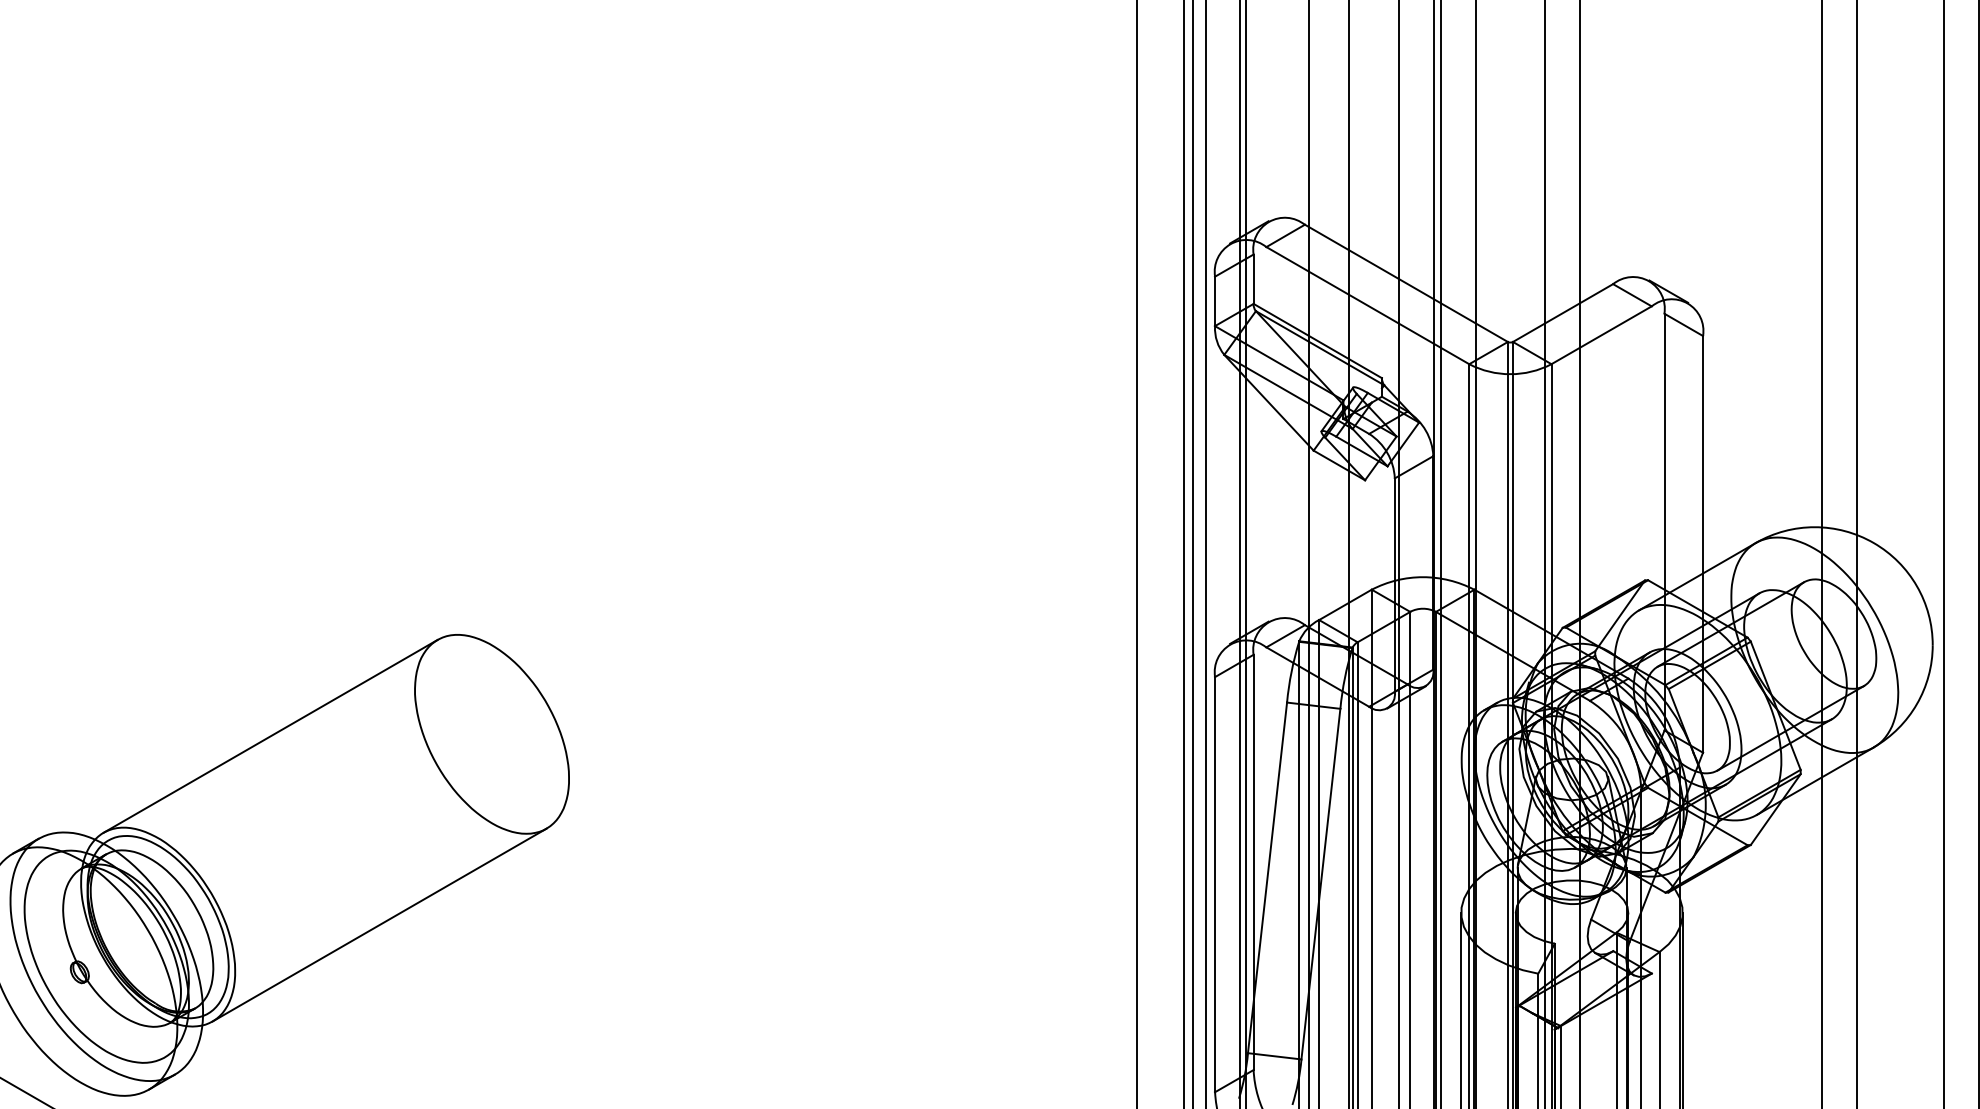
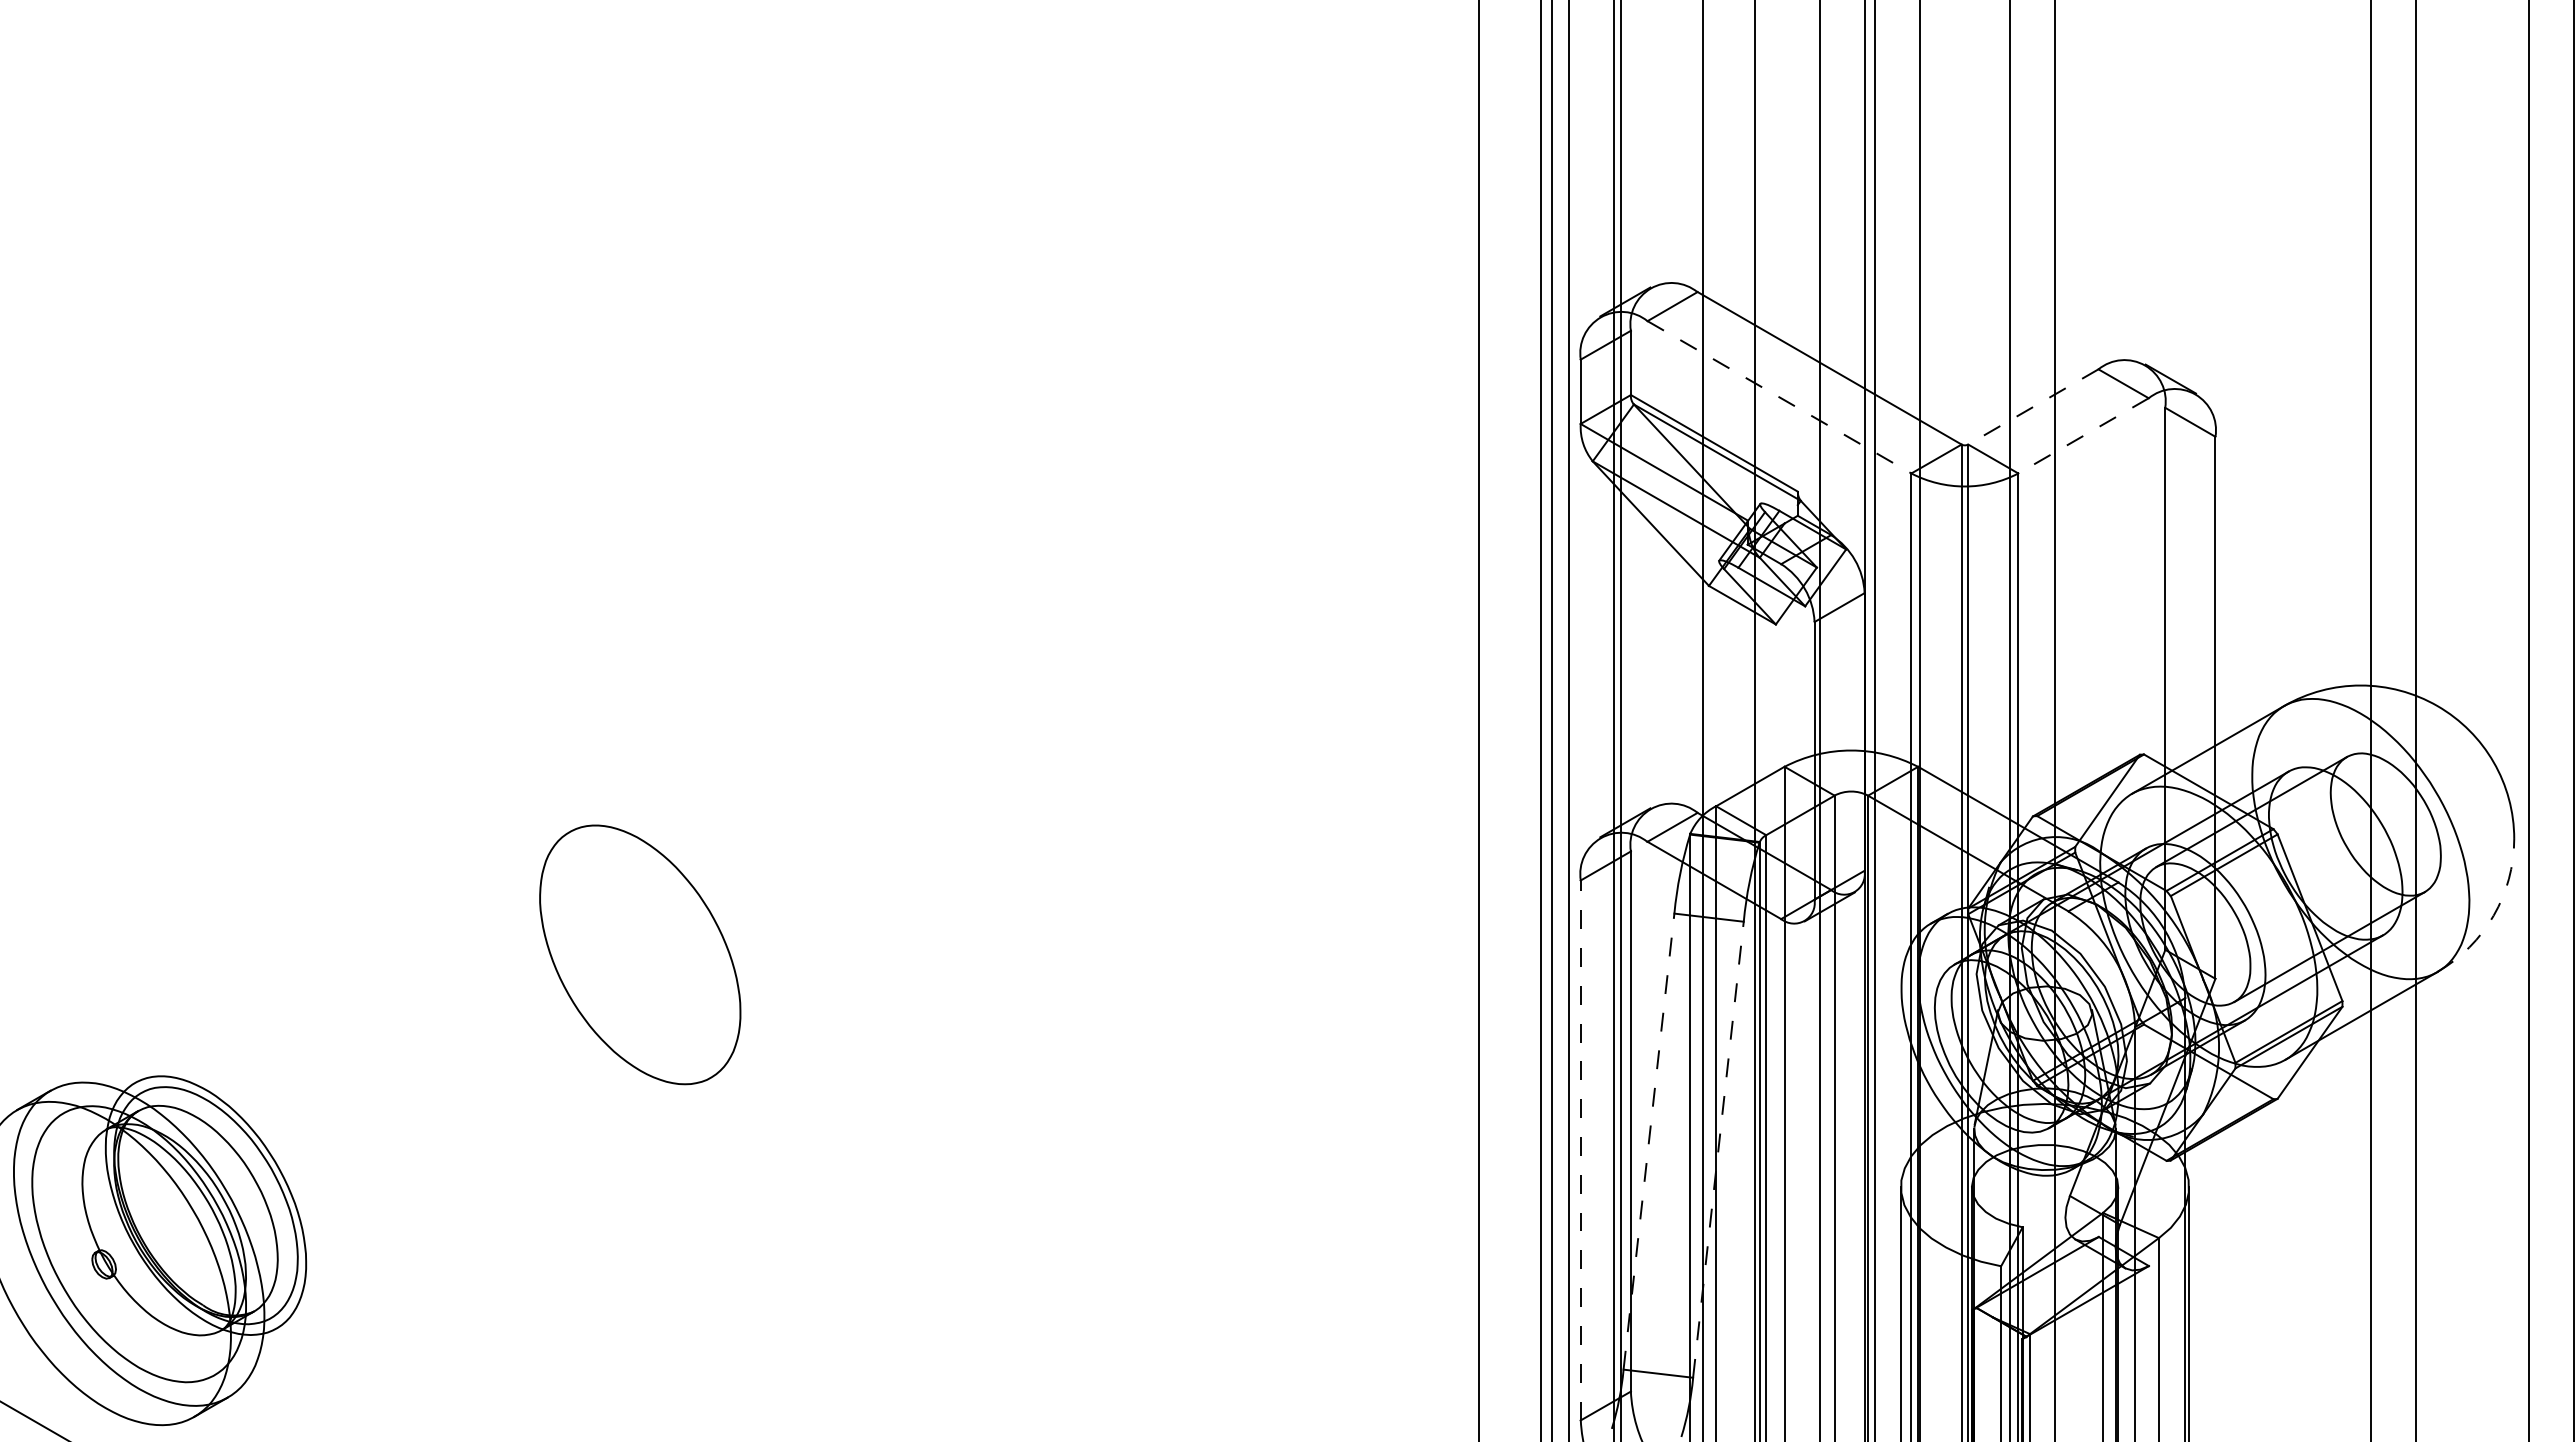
line: (1367, 305) -> (1779, 397), solid -> dashed
line: (1562, 313) -> (2032, 407), solid -> dashed
line: (1601, 335) -> (2083, 436), solid -> dashed
arc: (1916, 704) -> (2493, 915), solid -> dashed
line: (270, 736) -> (352, 957), removed
line: (1267, 877) -> (1649, 1141), solid -> dashed
line: (1320, 883) -> (1718, 1149), solid -> dashed
line: (1214, 884) -> (1580, 1150), solid -> dashed
line: (379, 924) -> (493, 1202), removed

